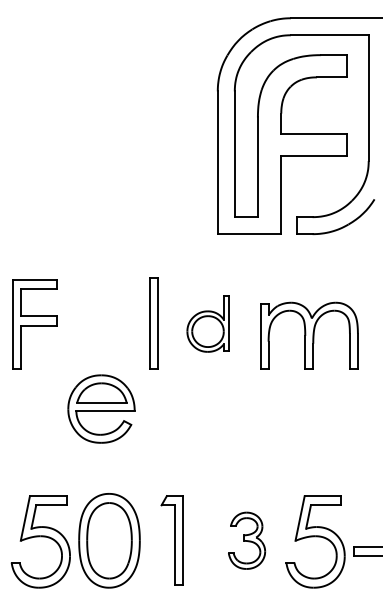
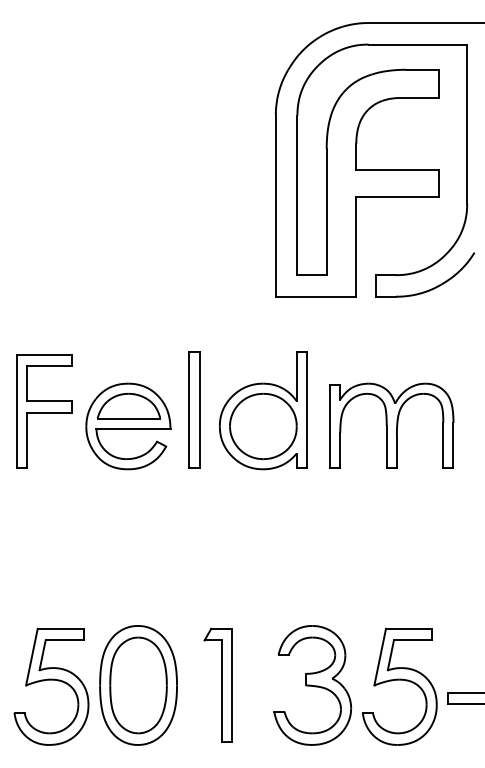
part: (208, 323) -> (263, 410), size x1.67
part: (101, 409) -> (128, 426), moved
part: (246, 540) -> (312, 685), size x1.67

